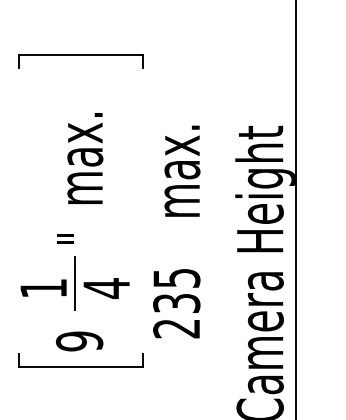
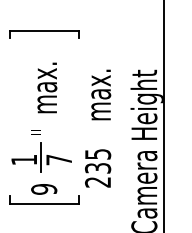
text: (105, 287) -> (58, 159), 4 -> 7

